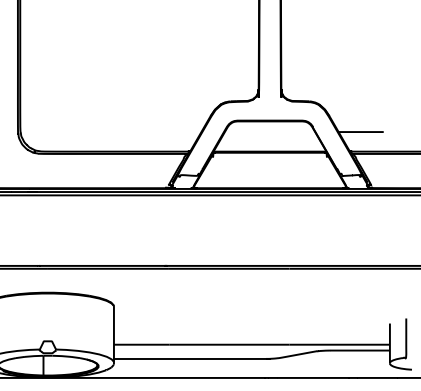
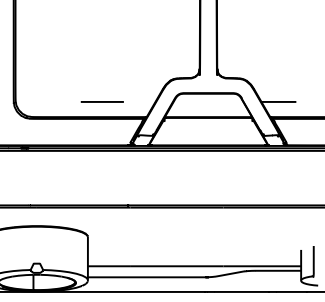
line: (132, 131) -> (102, 101), added

